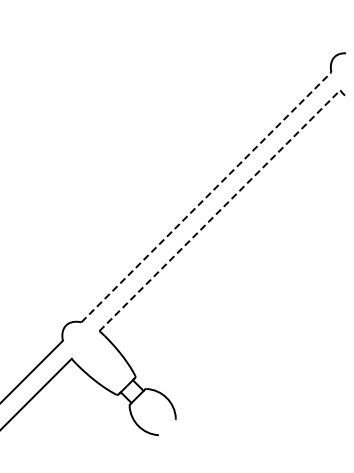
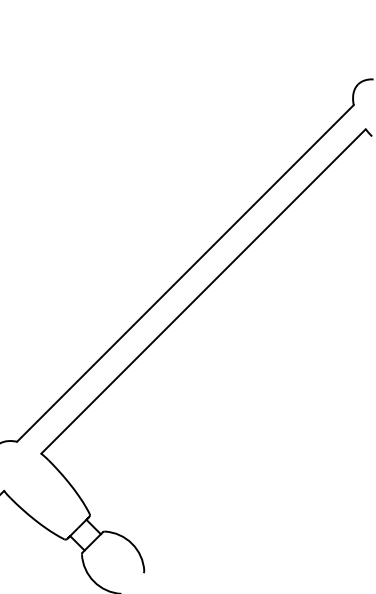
line: (206, 197) -> (185, 273), dashed -> solid
line: (220, 210) -> (204, 291), dashed -> solid

